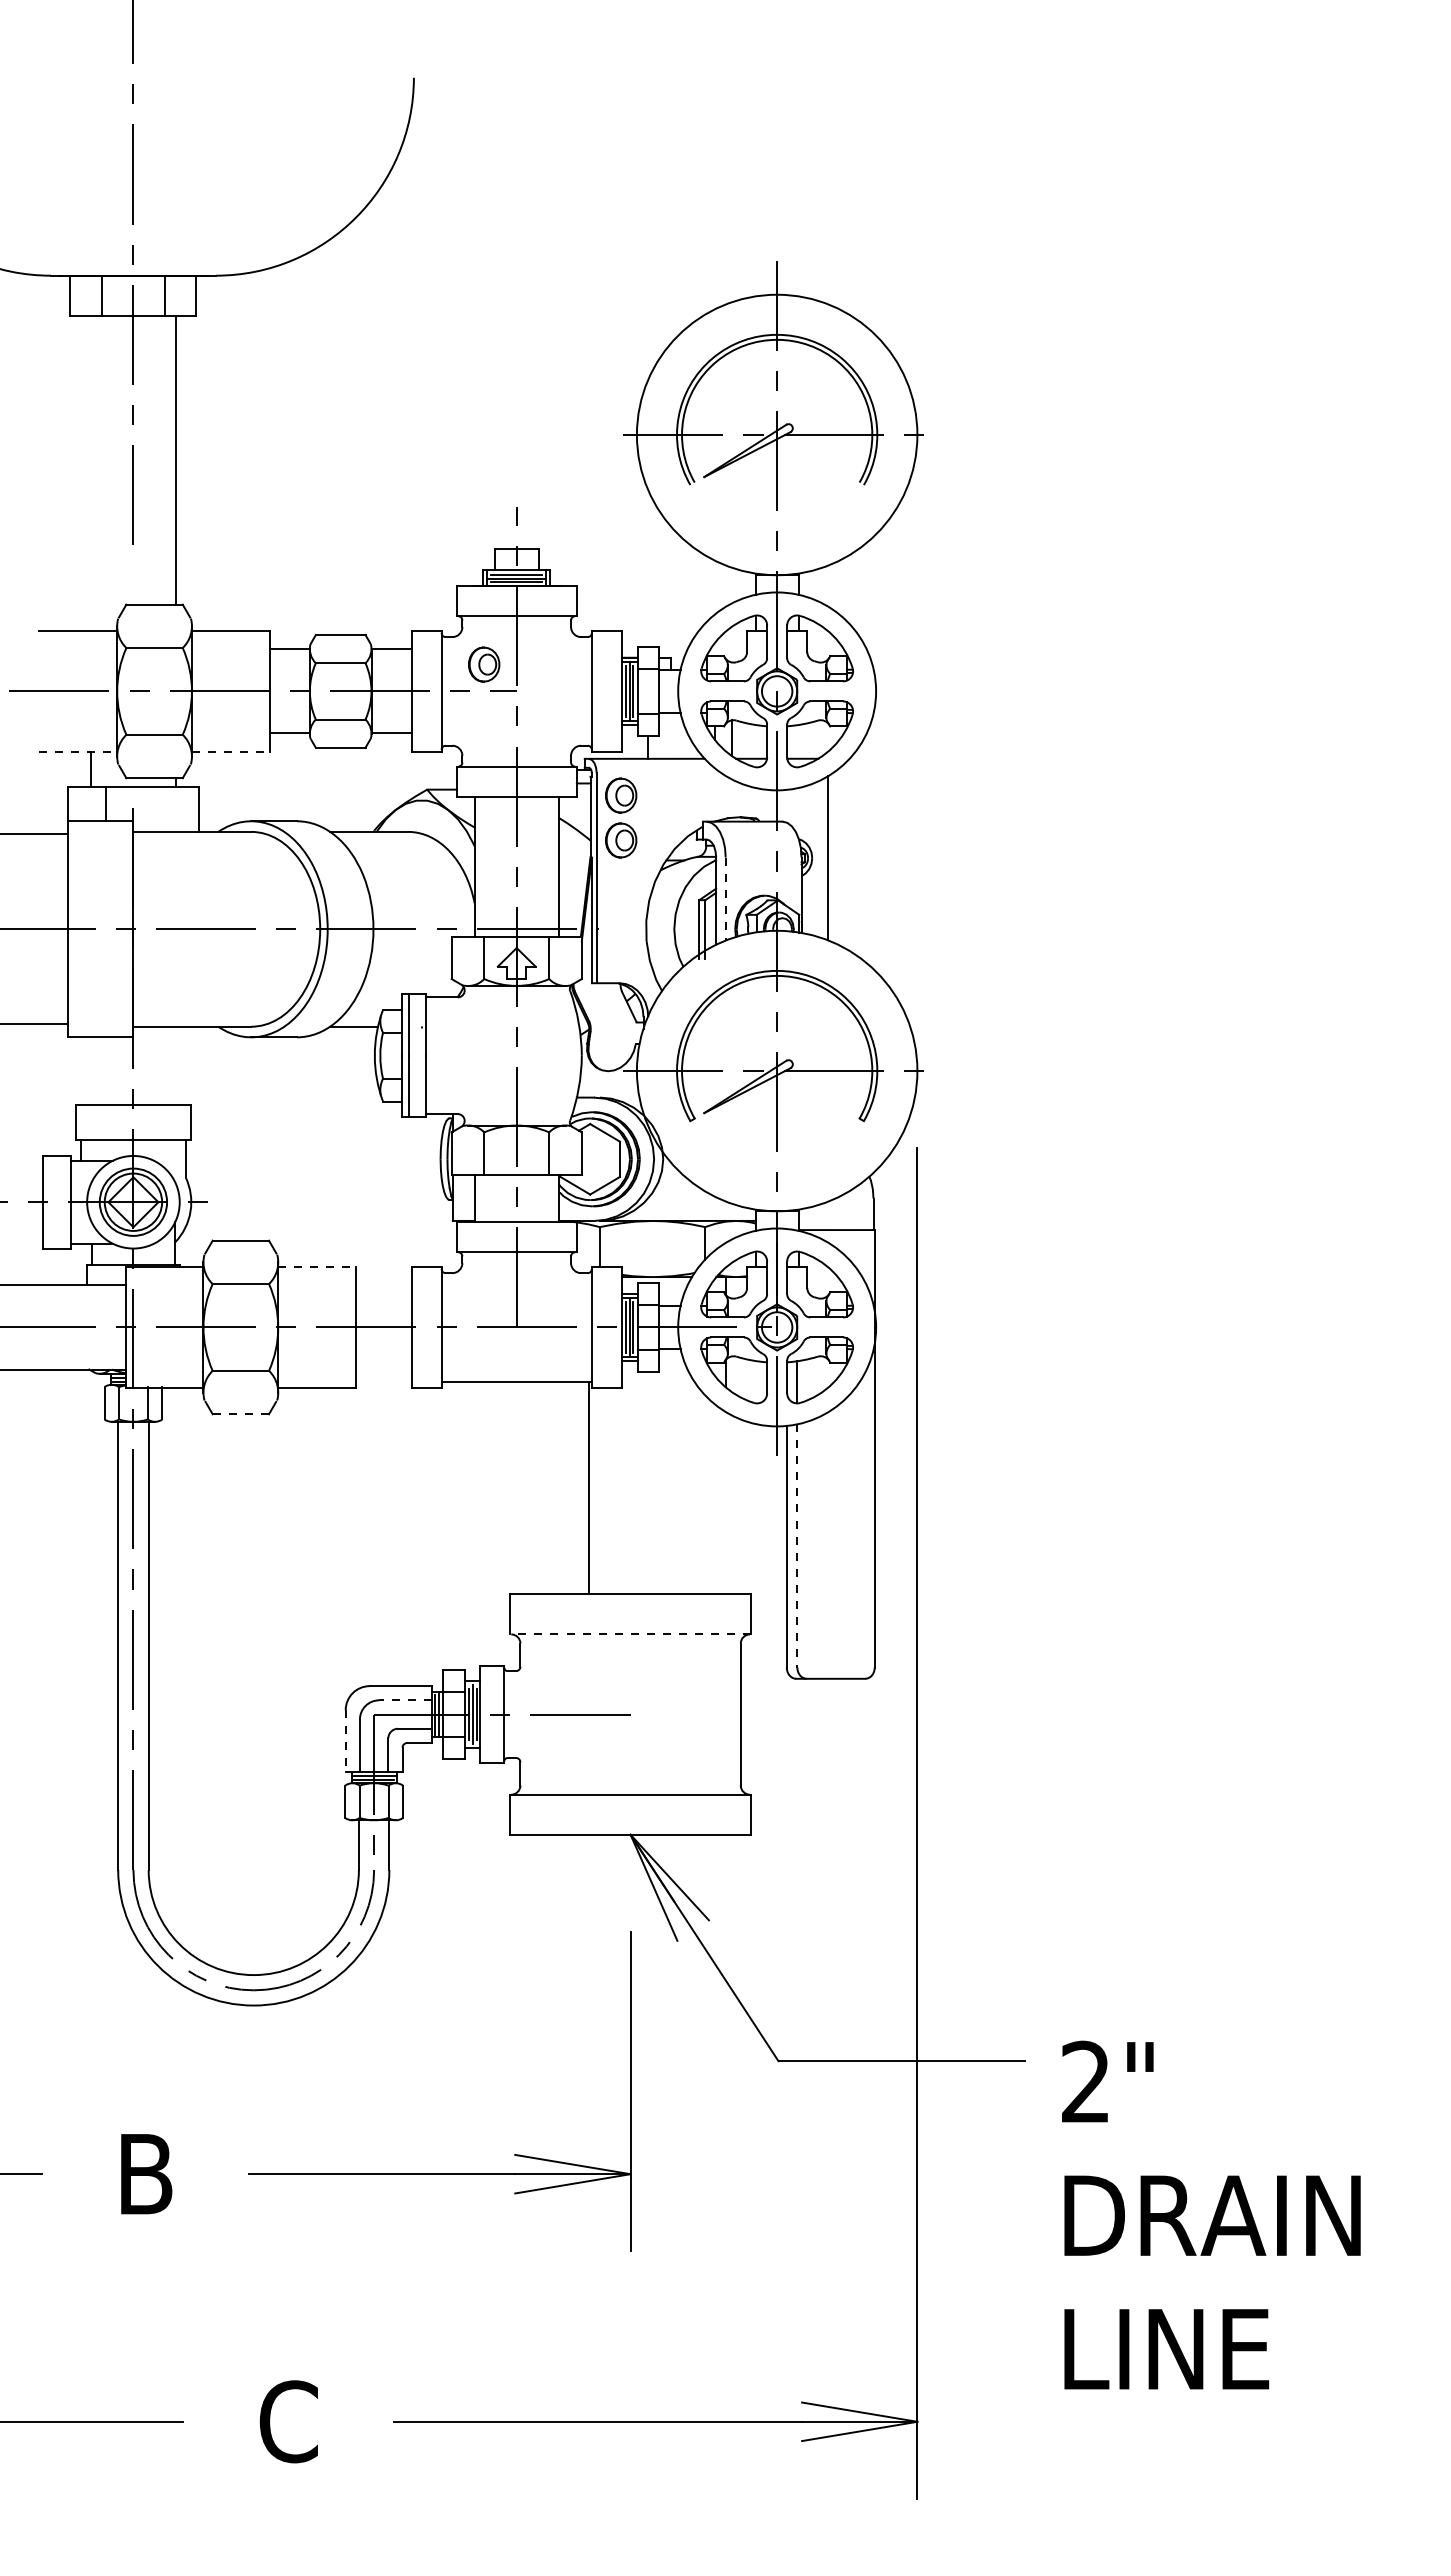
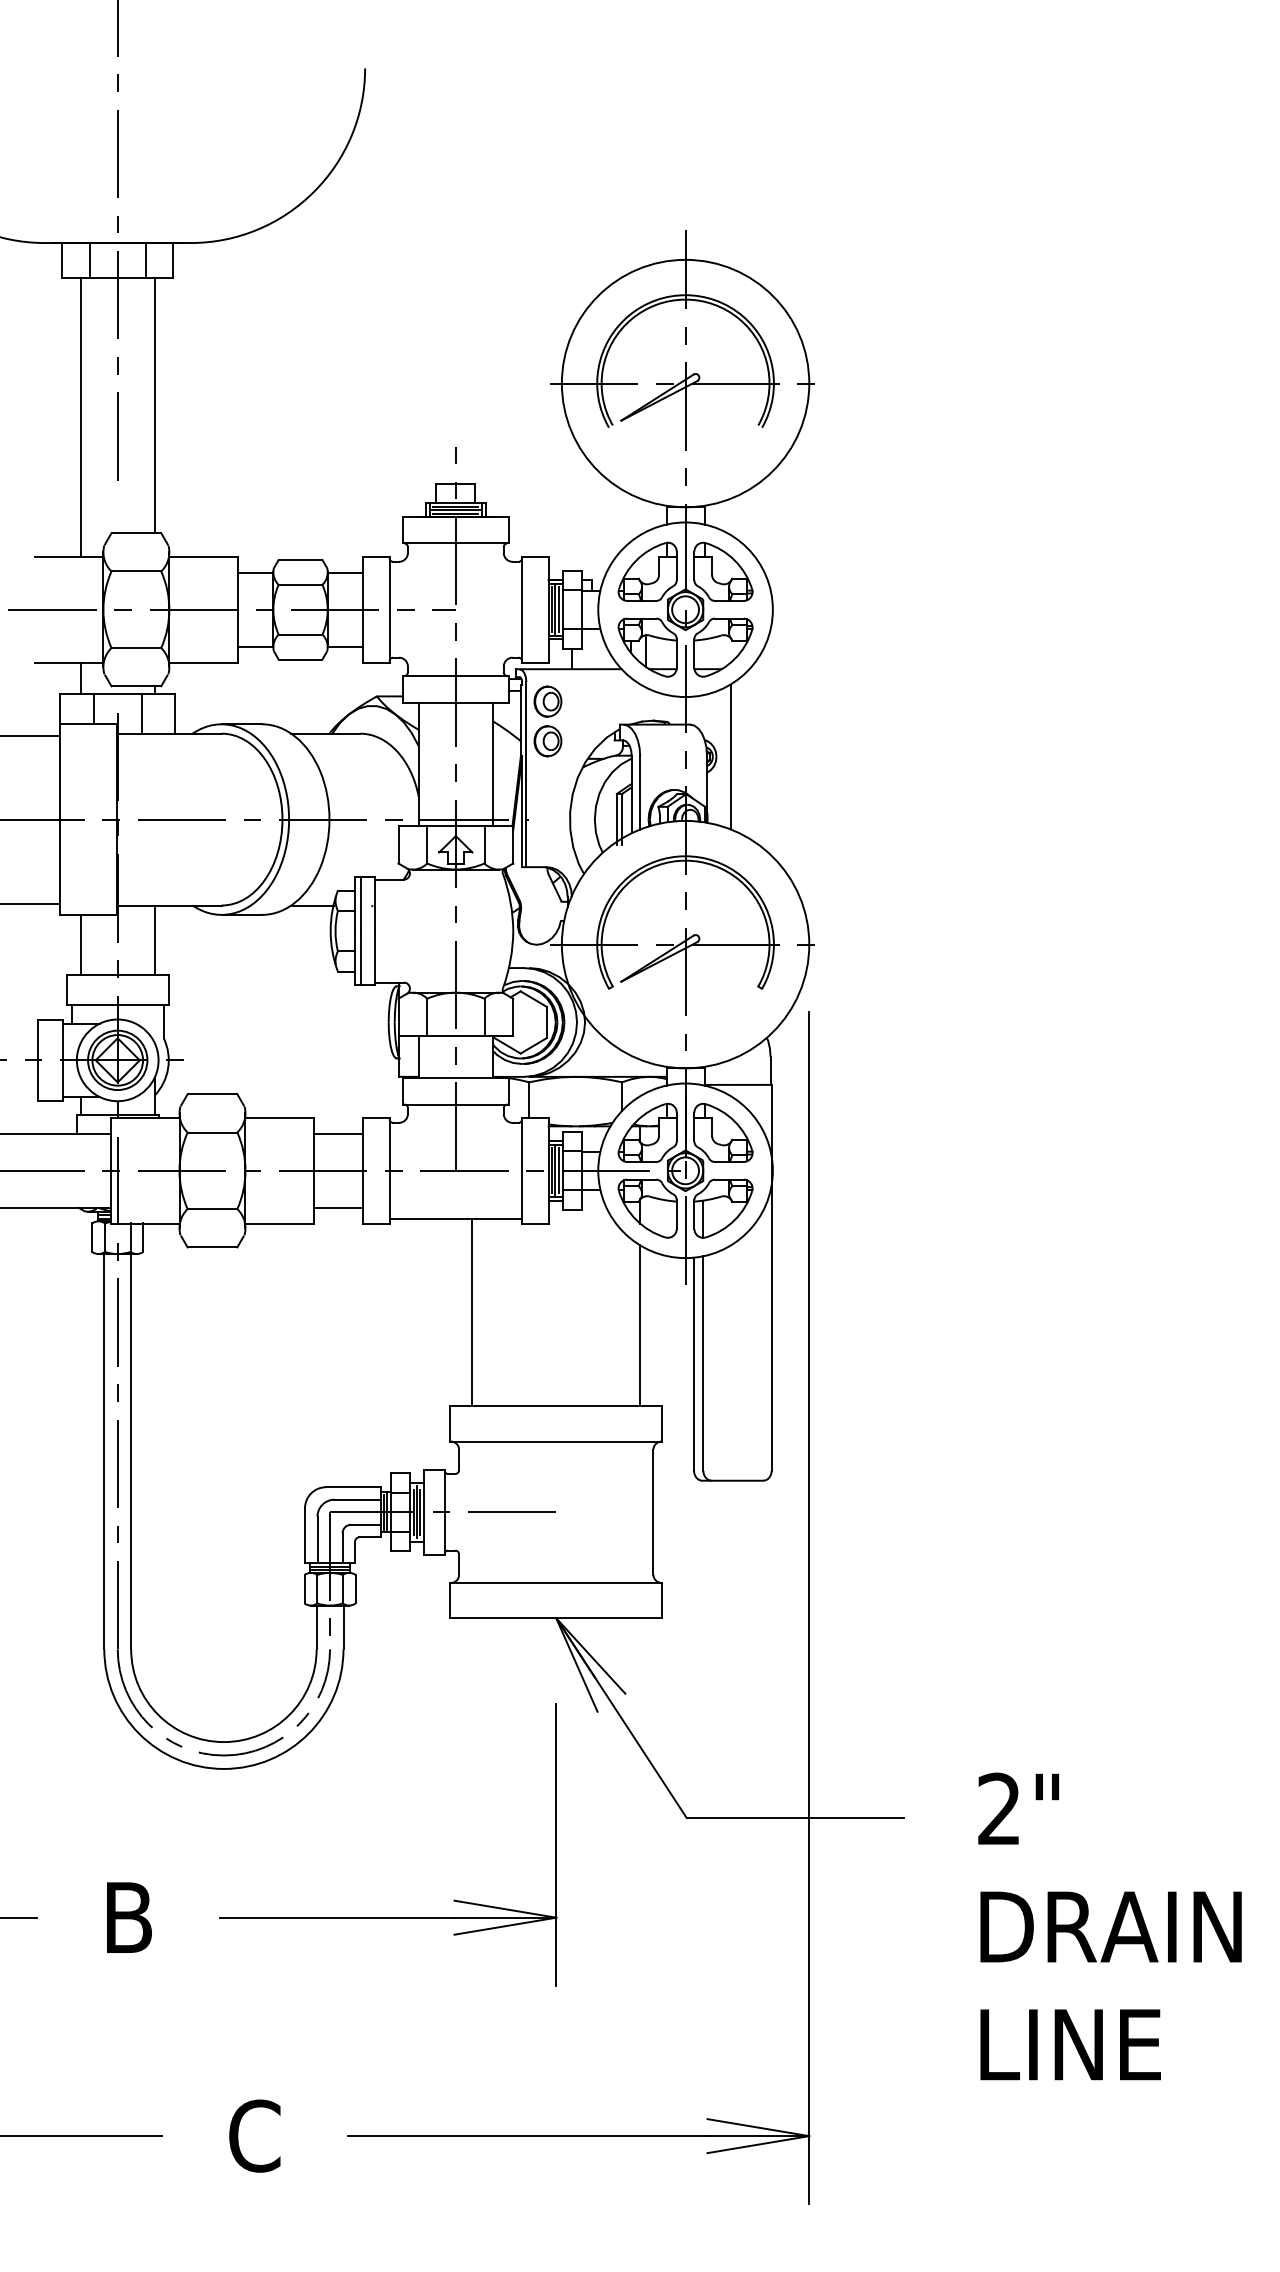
line: (91, 473) -> (80, 417), added
part: (484, 664) -> (427, 586), removed
line: (78, 751) -> (69, 662), dashed -> solid
line: (230, 751) -> (203, 662), dashed -> solid
line: (160, 808) -> (141, 713), added
line: (725, 899) -> (640, 793), dashed -> solid
line: (175, 1065) -> (154, 939), added
line: (91, 1071) -> (80, 945), added
line: (317, 1267) -> (280, 1117), dashed -> solid
line: (383, 1285) -> (338, 1133), added
line: (383, 1369) -> (338, 1207), added
line: (240, 1414) -> (212, 1247), dashed -> solid
line: (589, 1487) -> (472, 1311), moved
line: (725, 1503) -> (640, 1326), added
line: (797, 1545) -> (703, 1363), dashed -> solid
line: (630, 1634) -> (556, 1441), dashed -> solid
line: (405, 1700) -> (357, 1499), dashed -> solid
line: (345, 1741) -> (304, 1536), dashed -> solid
text: (1211, 2214) -> (1110, 1925), moved

